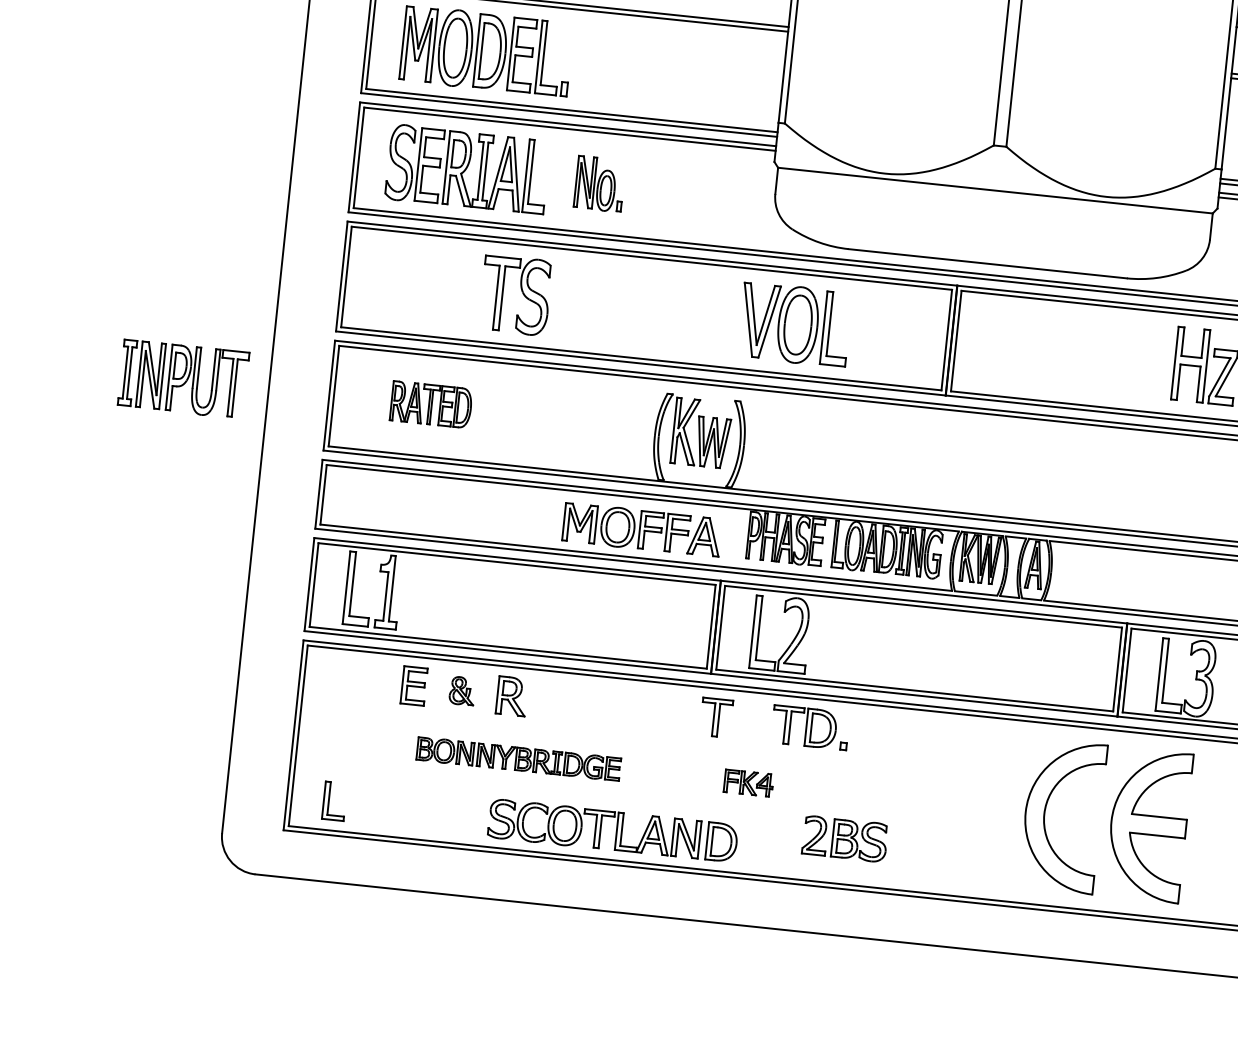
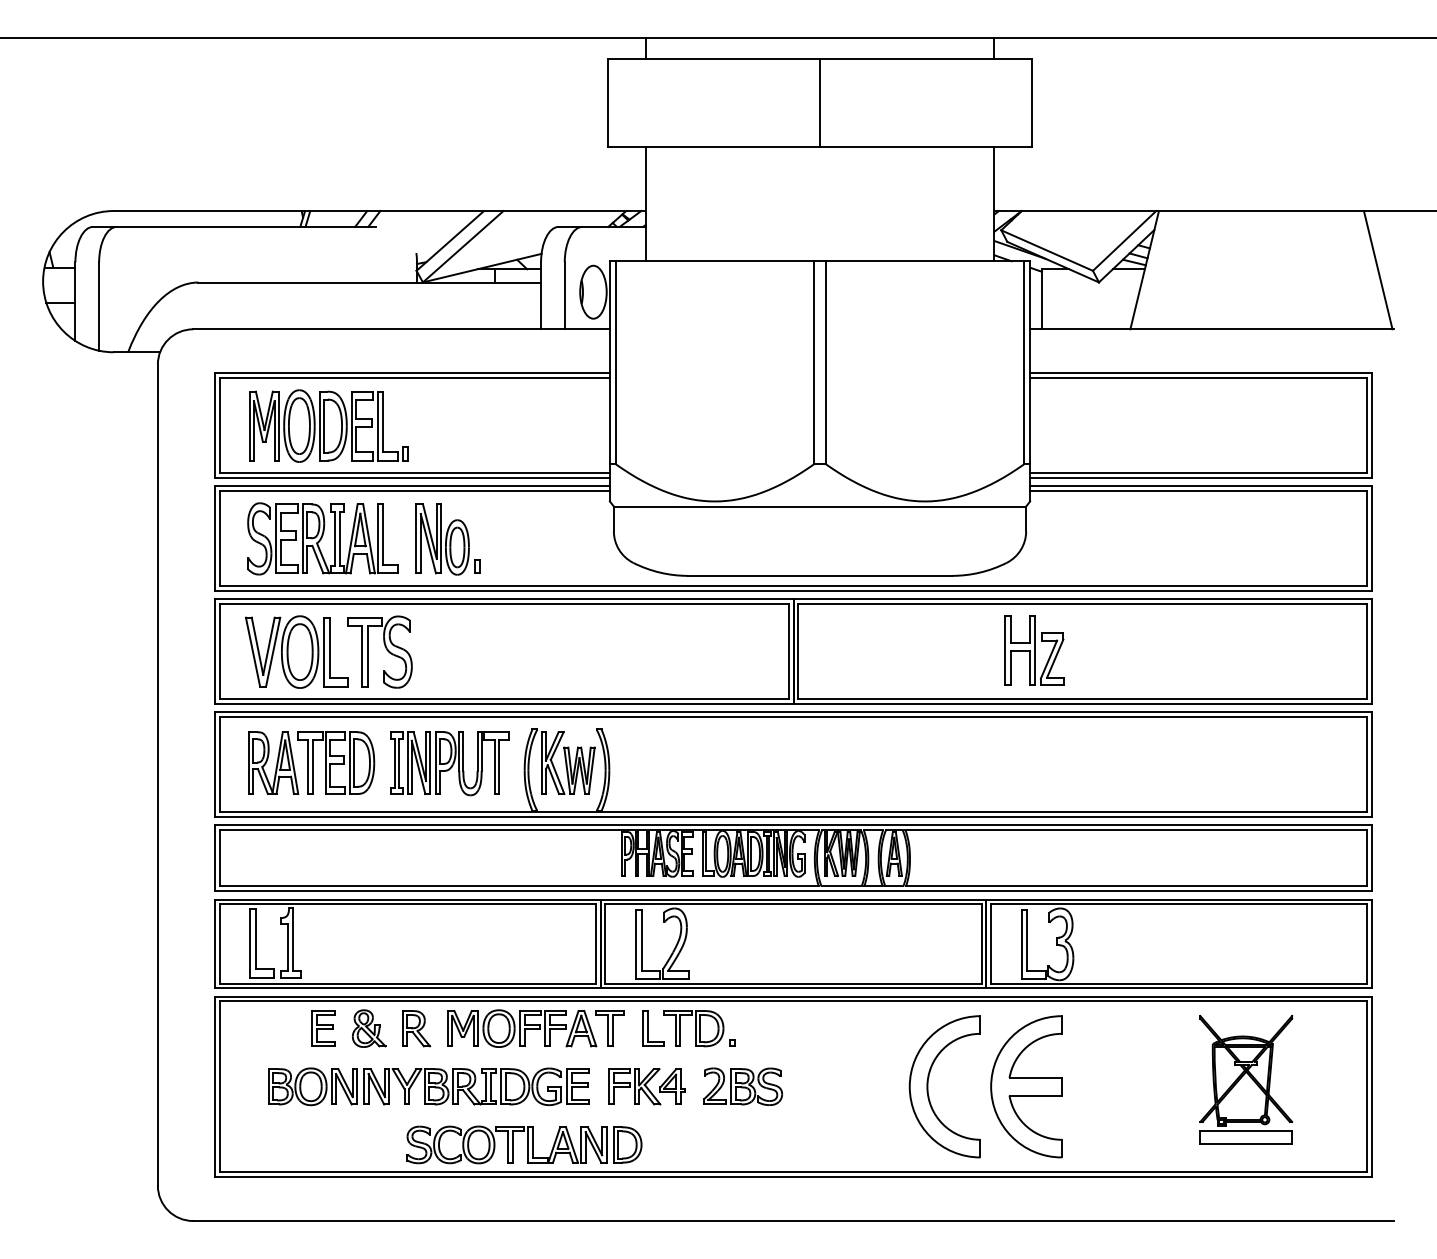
part: (599, 184) -> (447, 539), size x1.43
part: (794, 324) -> (296, 651), moved
part: (183, 379) -> (449, 763), moved
part: (430, 404) -> (311, 762), size x1.67
part: (642, 529) -> (522, 1028), moved
part: (462, 690) -> (369, 1028), size x1.43
part: (518, 758) -> (428, 1086), size x1.67
part: (748, 782) -> (646, 1086), size x1.67
part: (334, 801) -> (653, 1028), moved
part: (845, 838) -> (743, 1086), moved

